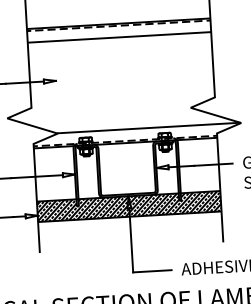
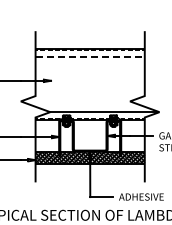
line: (120, 37) -> (90, 57), solid -> dashed

